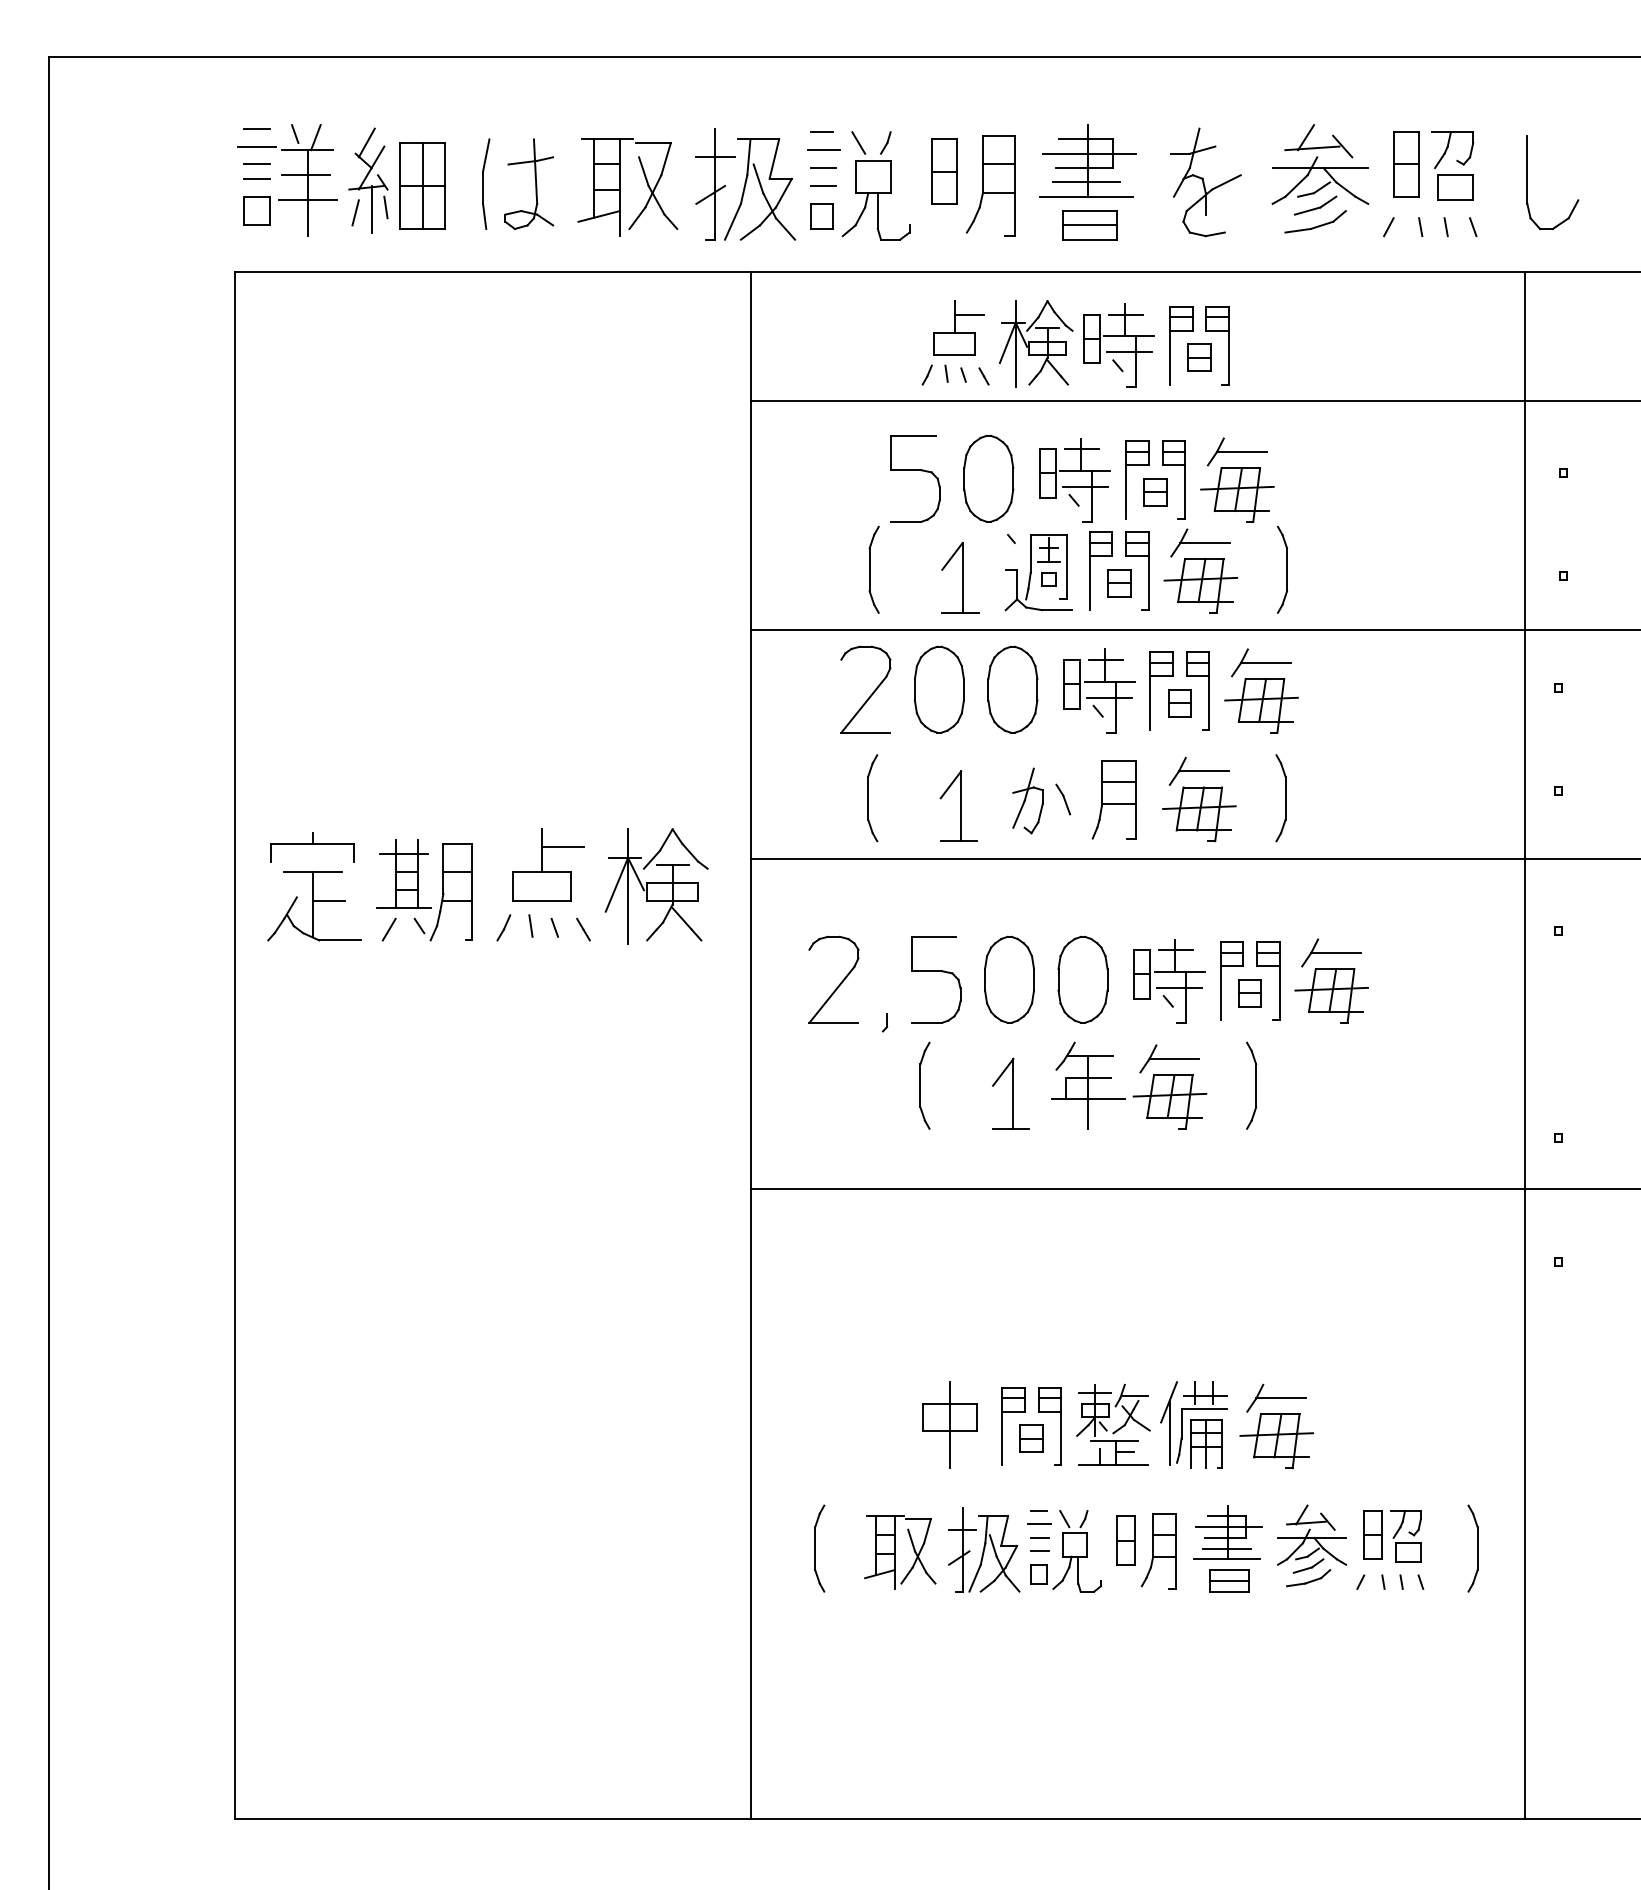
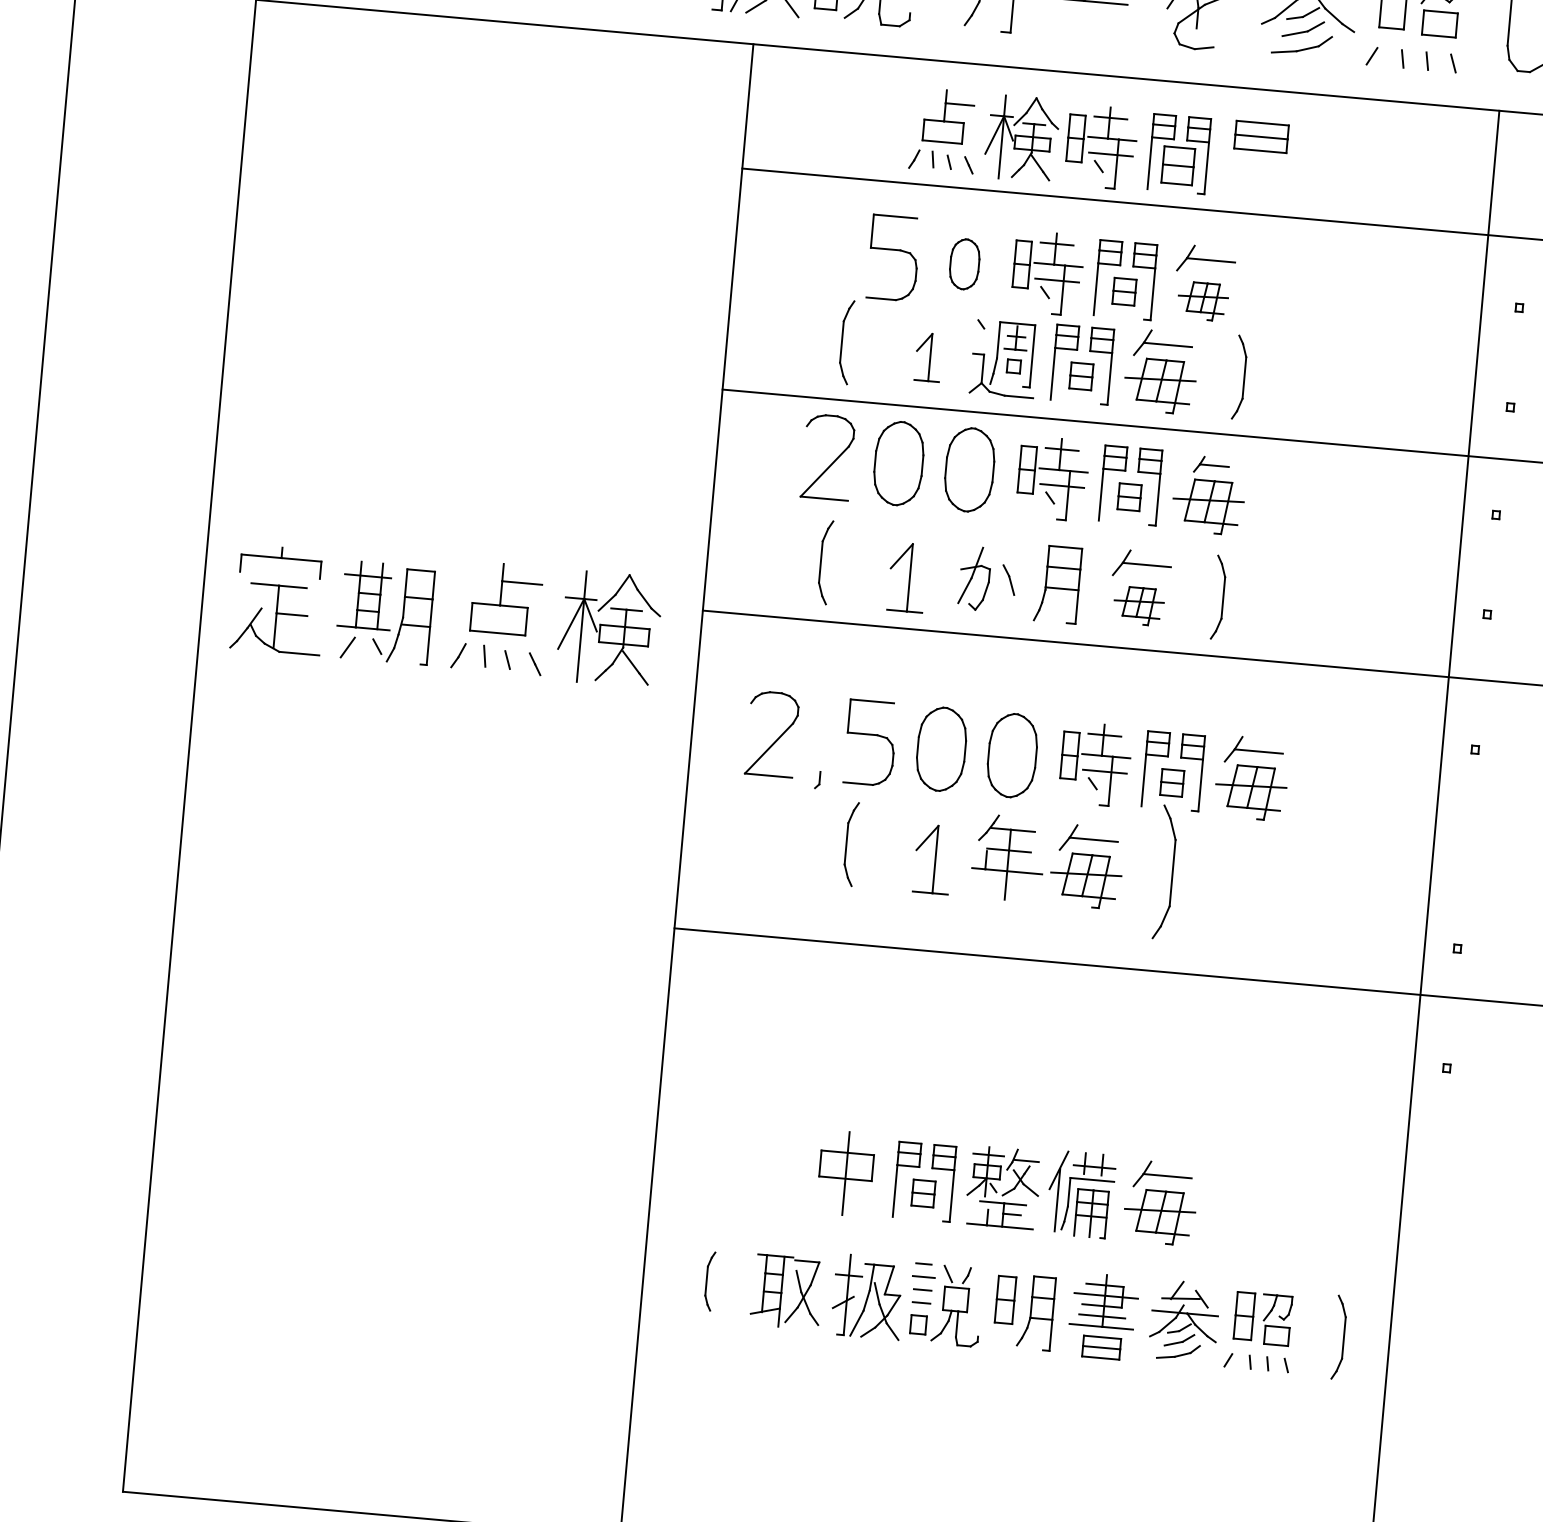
part: (1089, 225) -> (1261, 137), moved
part: (1199, 357) -> (1178, 165), size x1.4
part: (988, 478) -> (964, 264), size x0.6
part: (1237, 494) -> (1203, 300), size x0.7
part: (960, 577) -> (928, 357), size x0.7
part: (1261, 662) -> (1211, 465), size x0.6
part: (1199, 814) -> (1138, 606), size x0.7
part: (1251, 1085) -> (1165, 872), size x1.6
part: (819, 1548) -> (709, 1281), size x0.7

